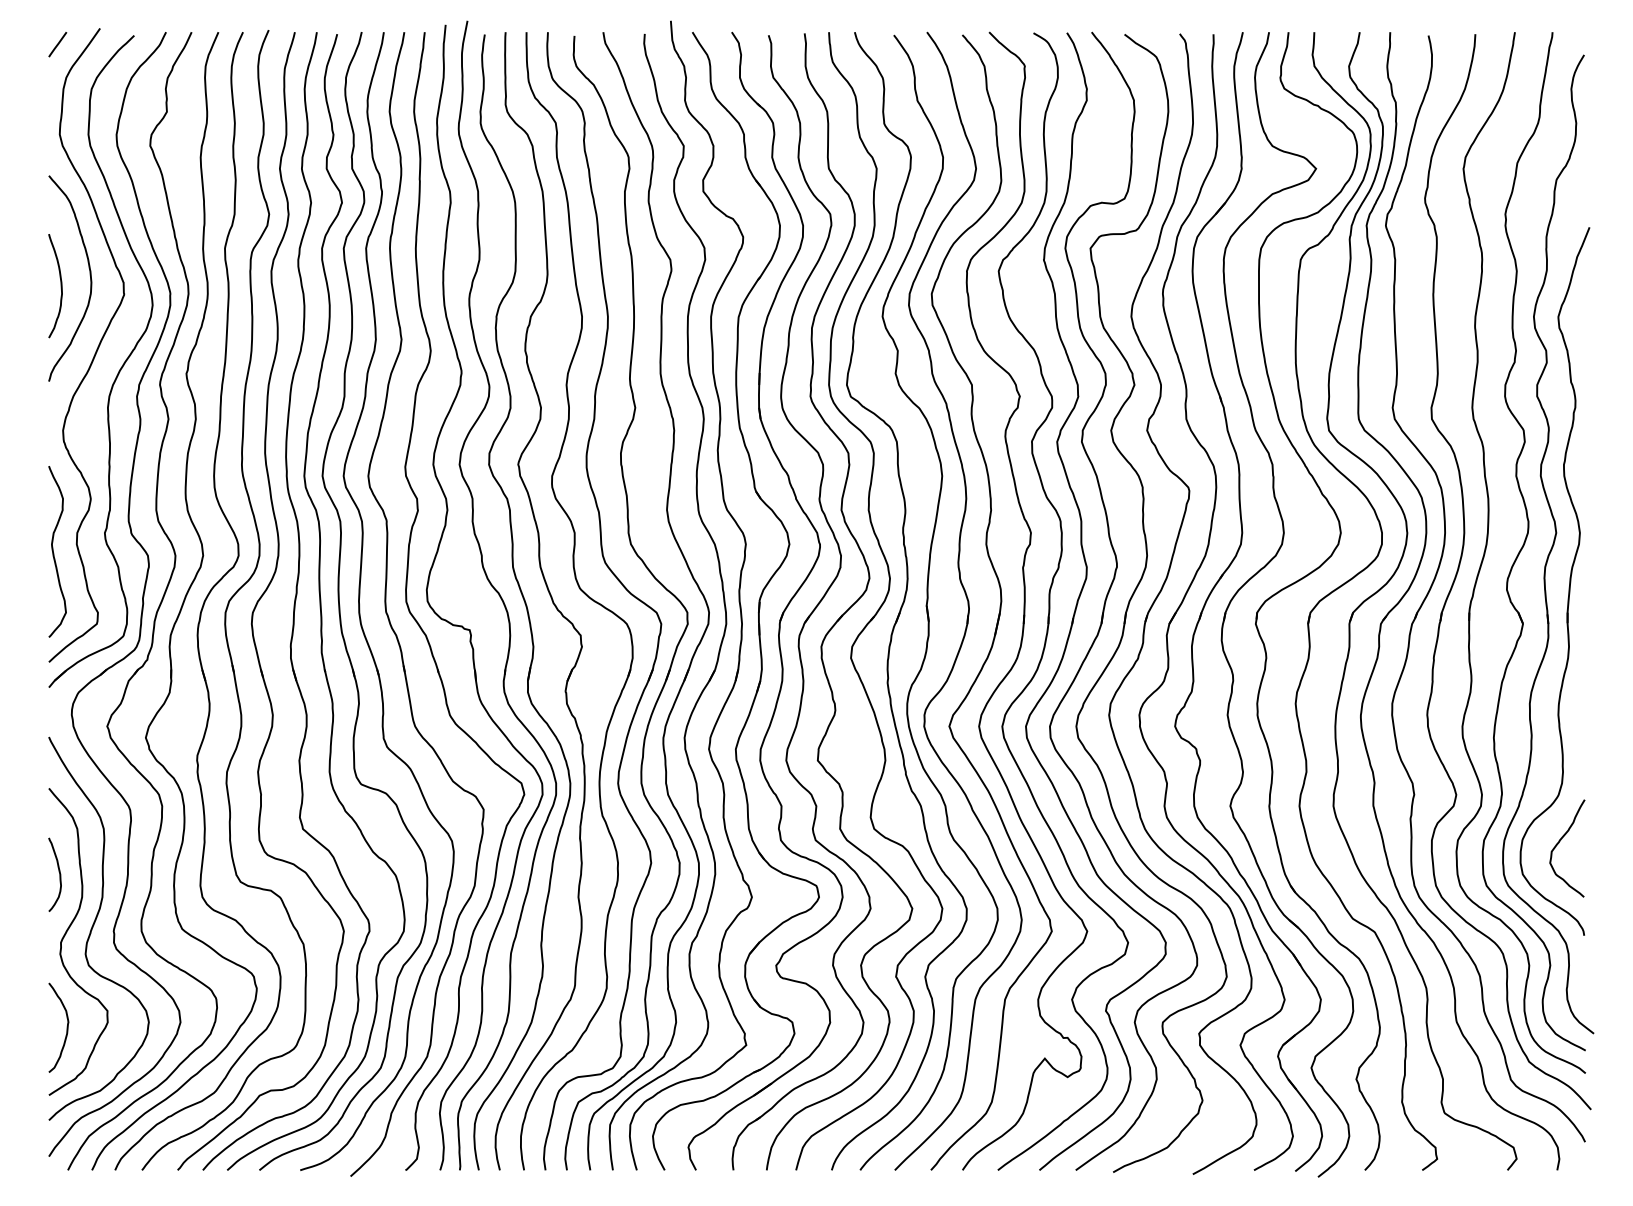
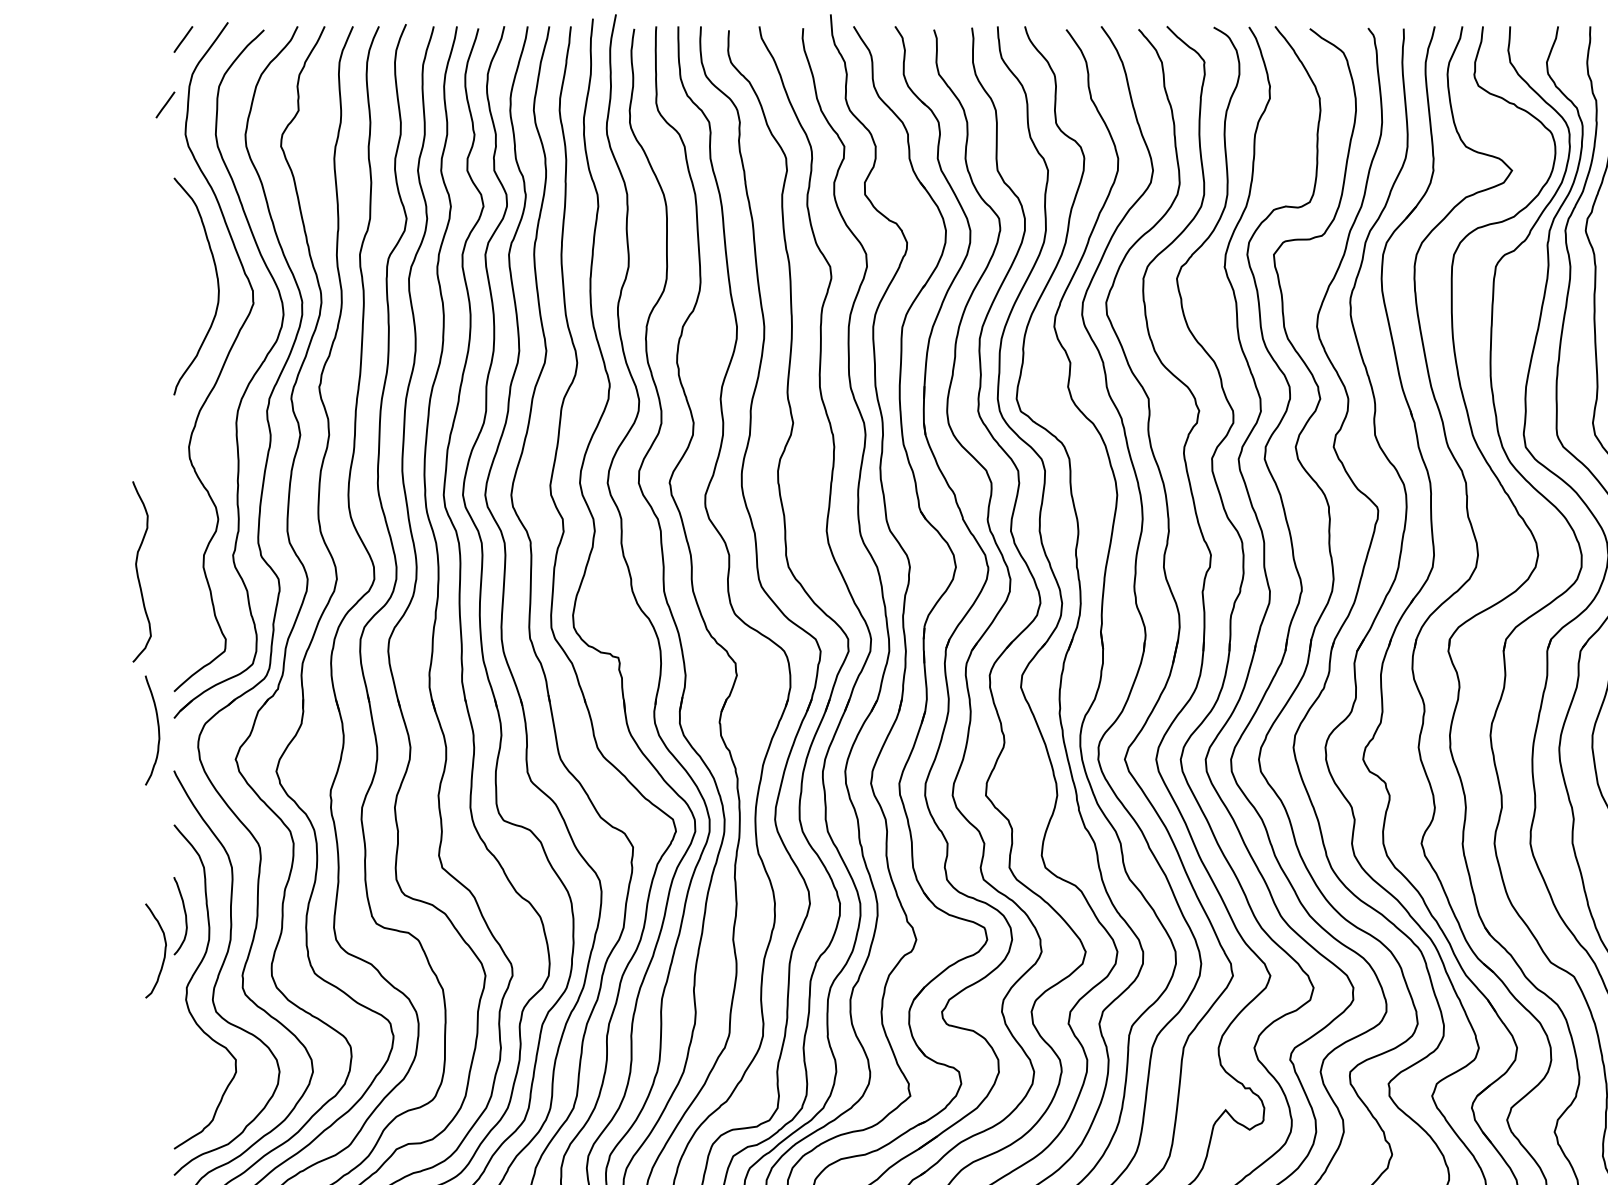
line: (40, 106) -> (165, 104), added
curve: (60, 286) -> (157, 731), moved
curve: (54, 553) -> (138, 573), moved
curve: (66, 1027) -> (164, 950), moved

